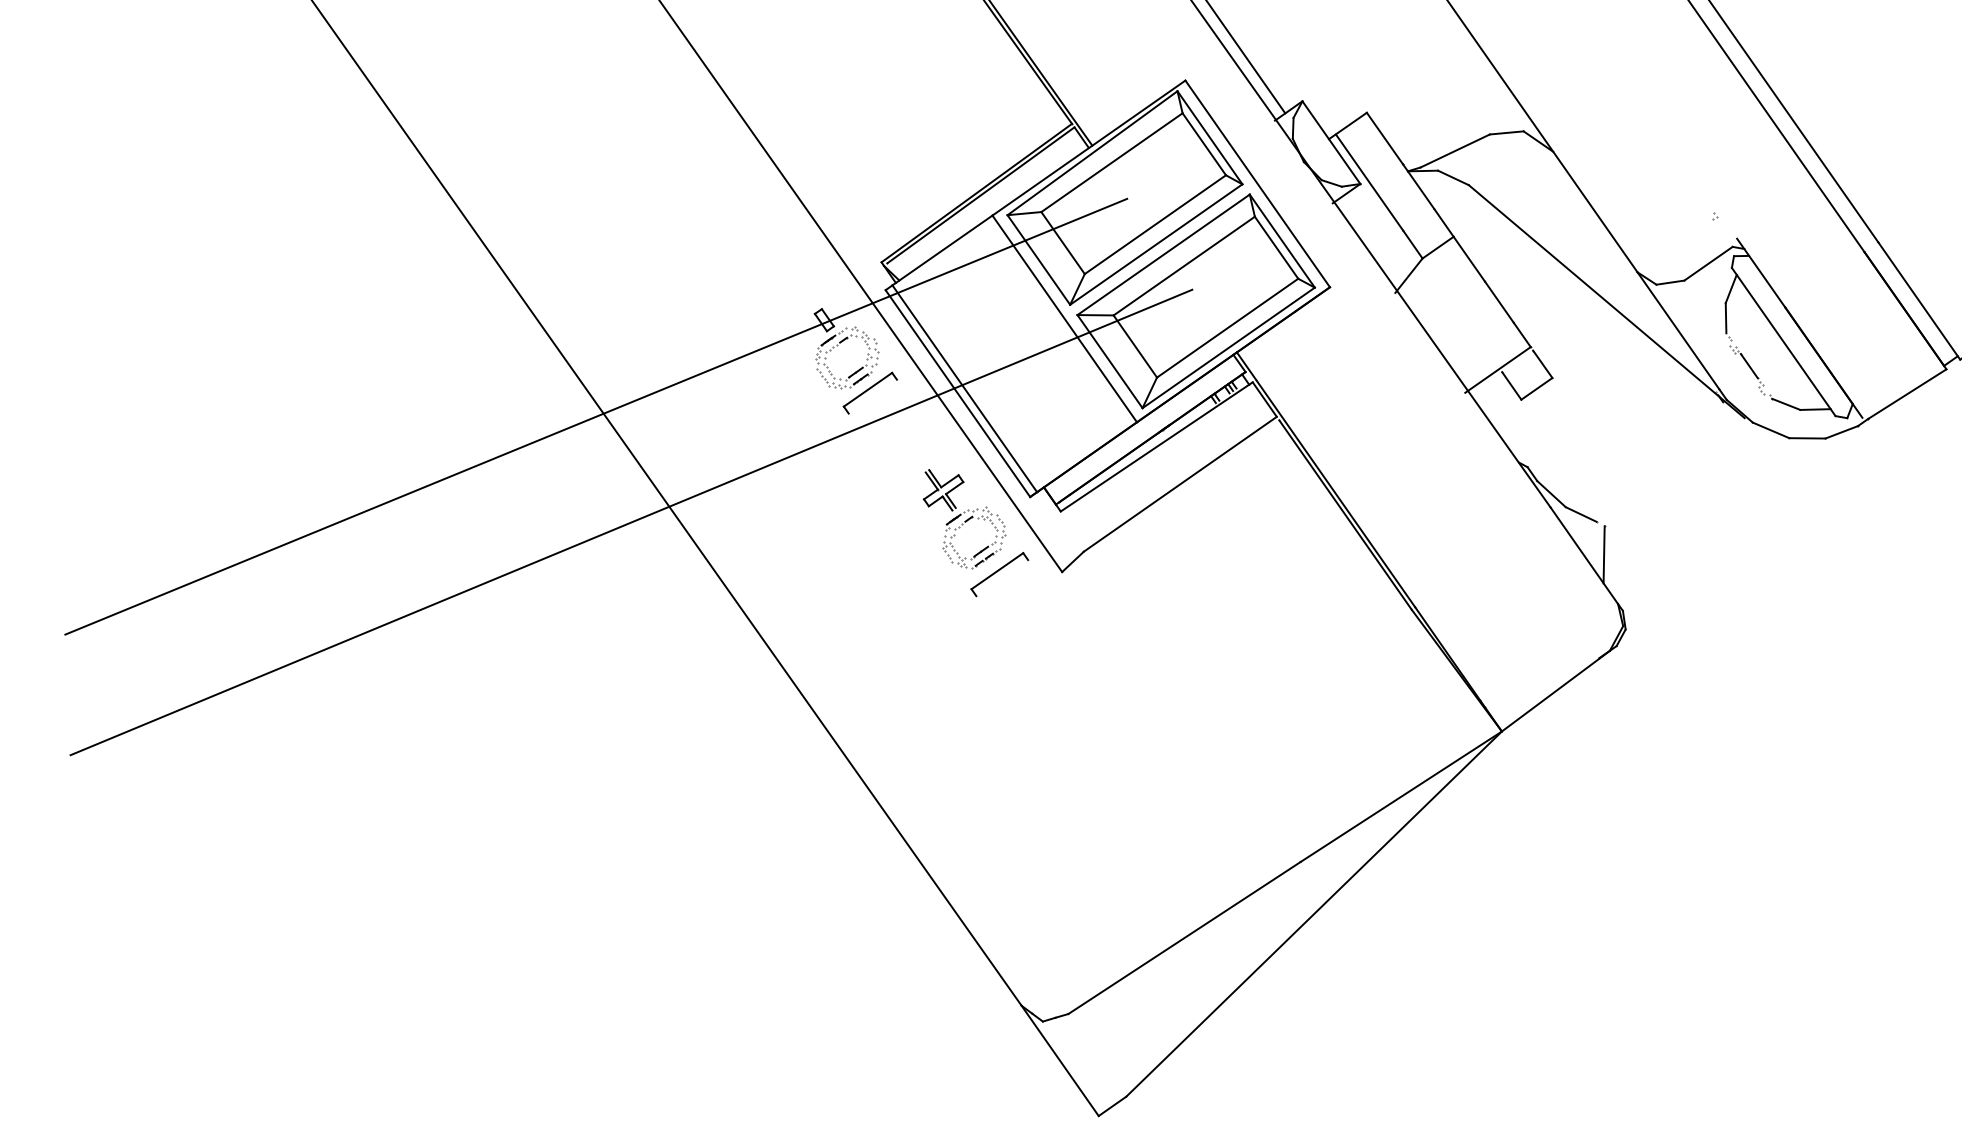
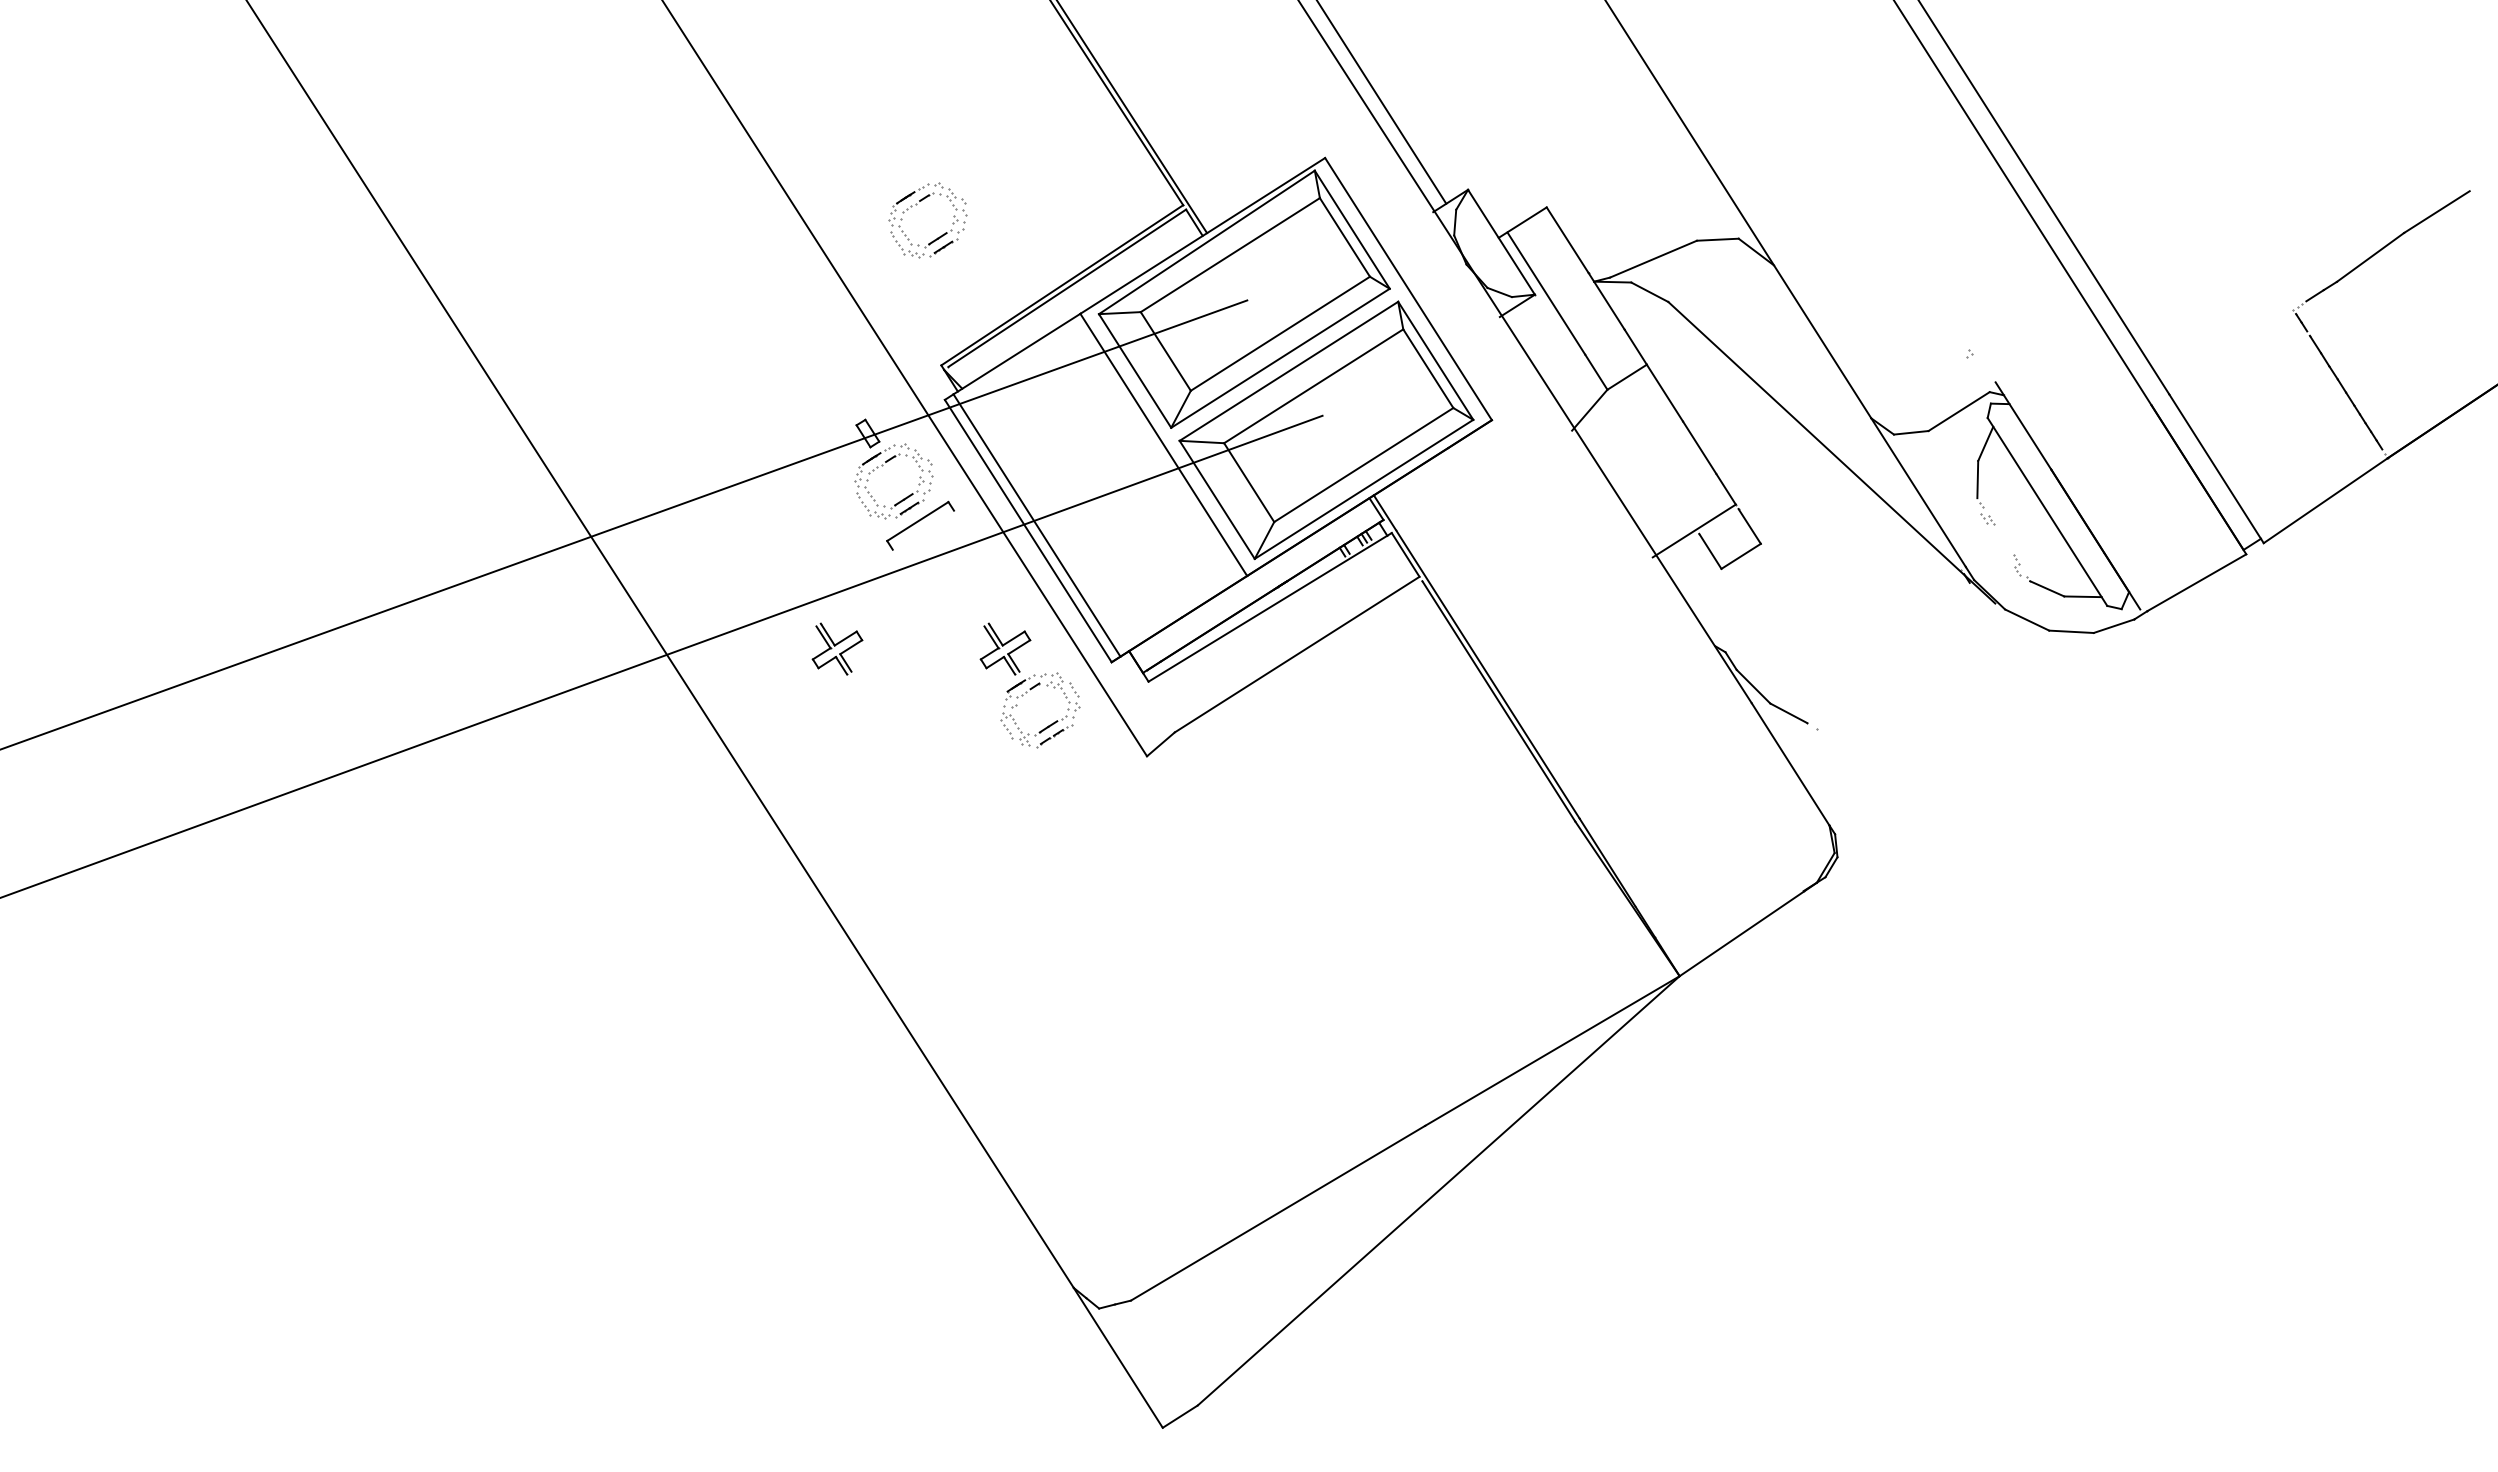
part: (855, 133) -> (916, 205), added
line: (1749, 365) -> (2003, 539), removed
part: (807, 495) -> (837, 648), added
line: (1603, 555) -> (1814, 764), removed
part: (999, 574) -> (1069, 755), removed

